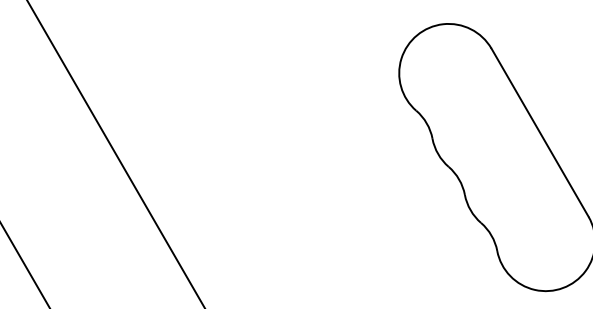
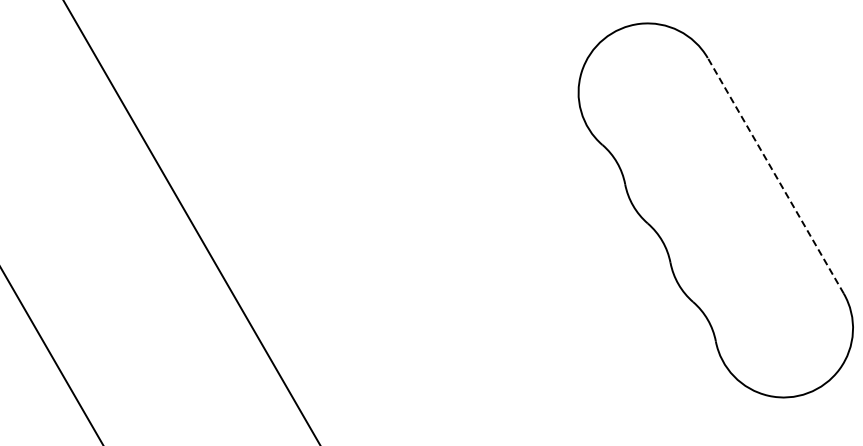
line: (539, 132) -> (775, 175), solid -> dashed

